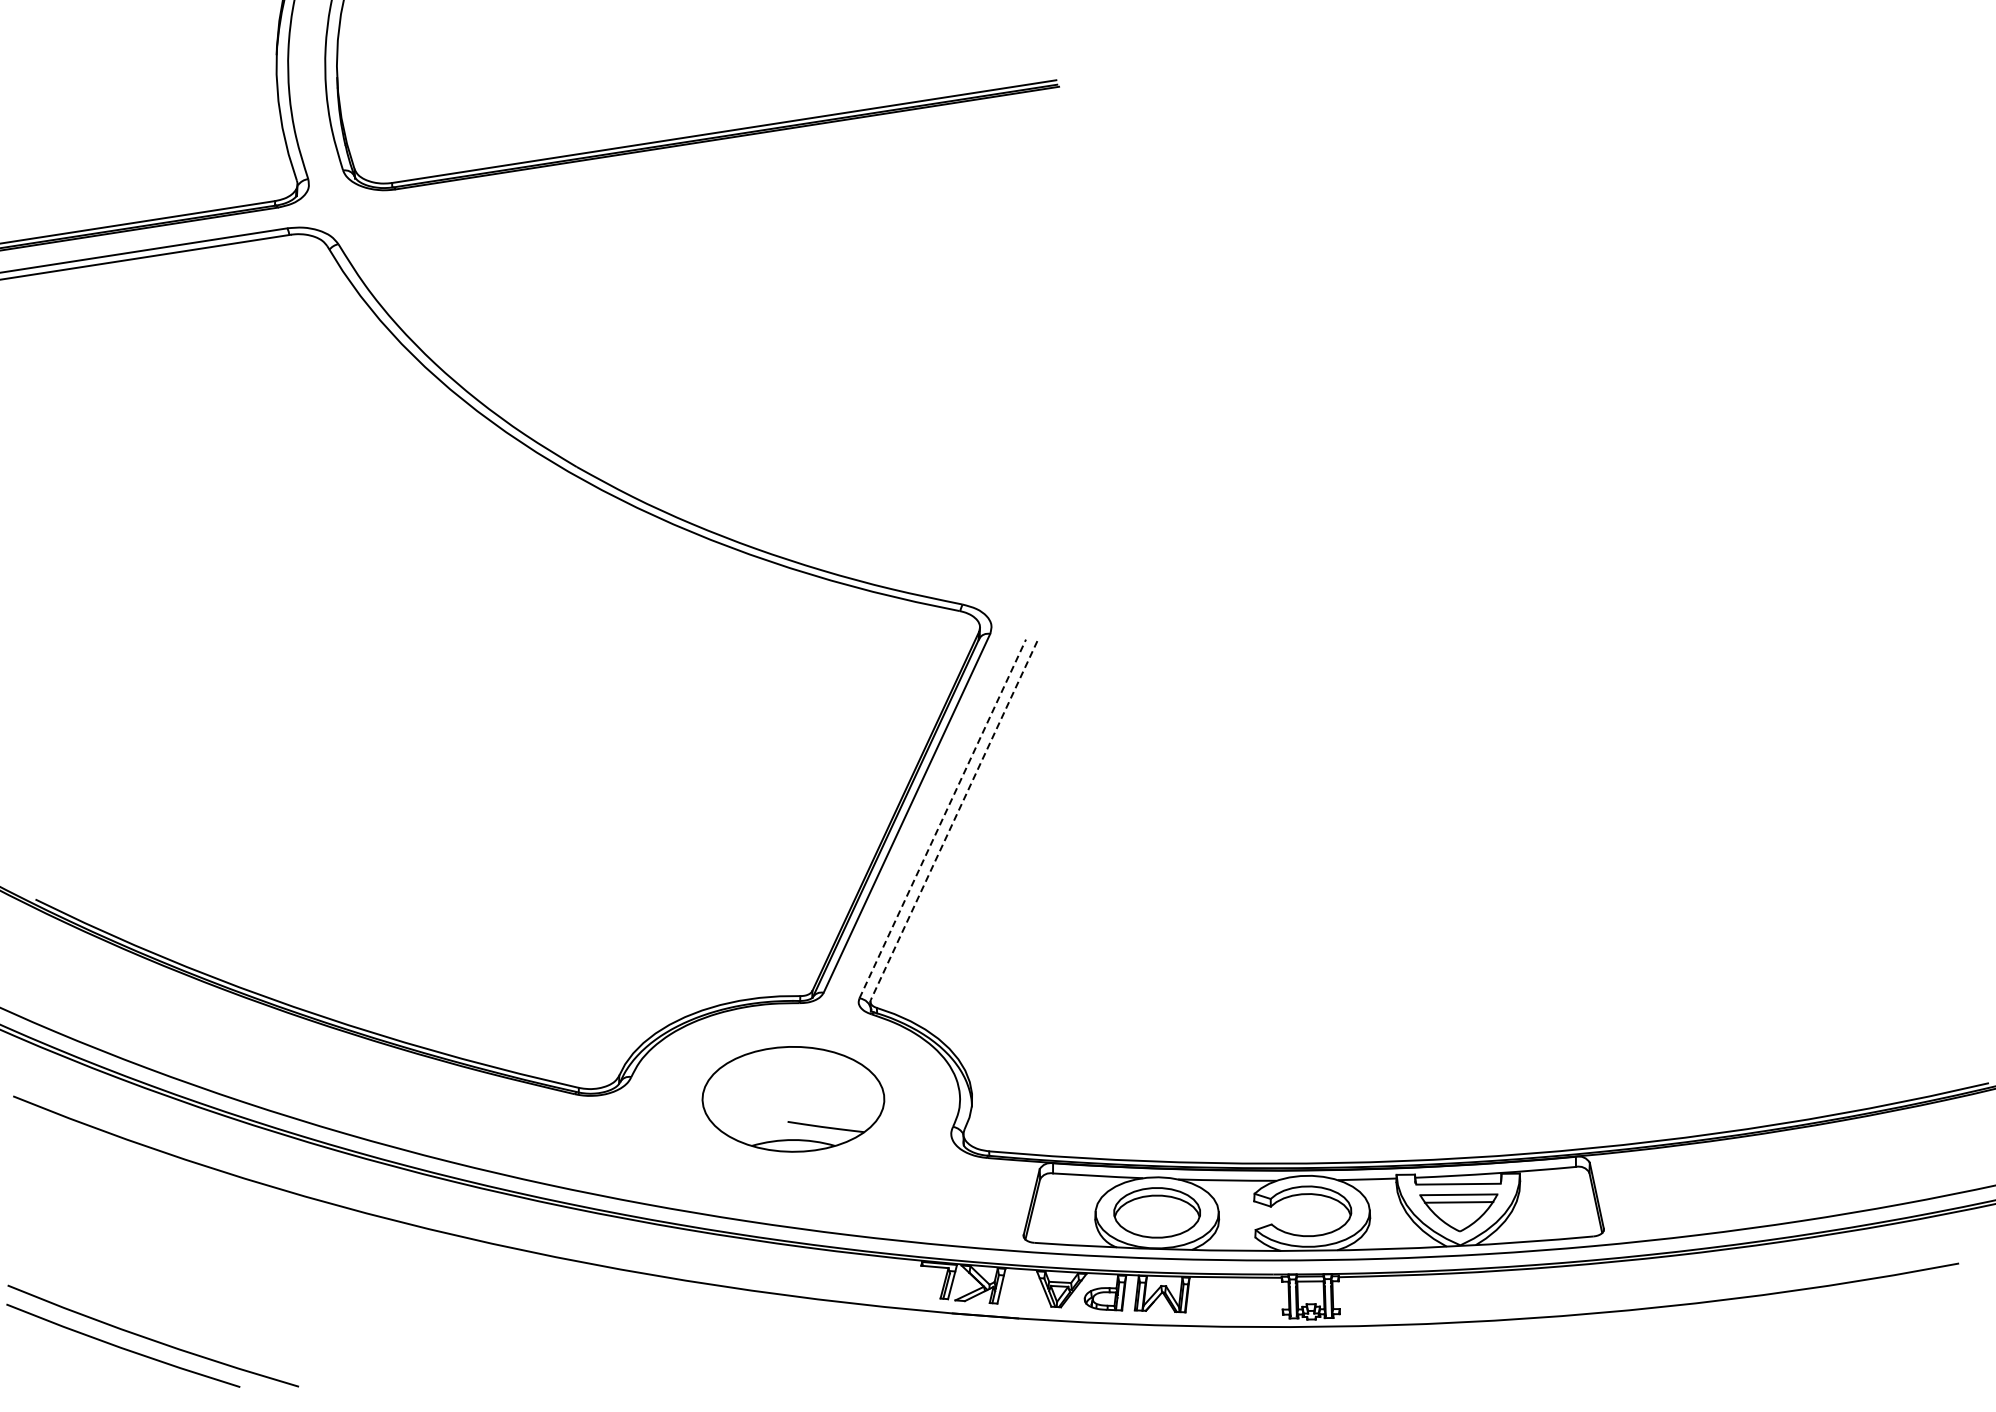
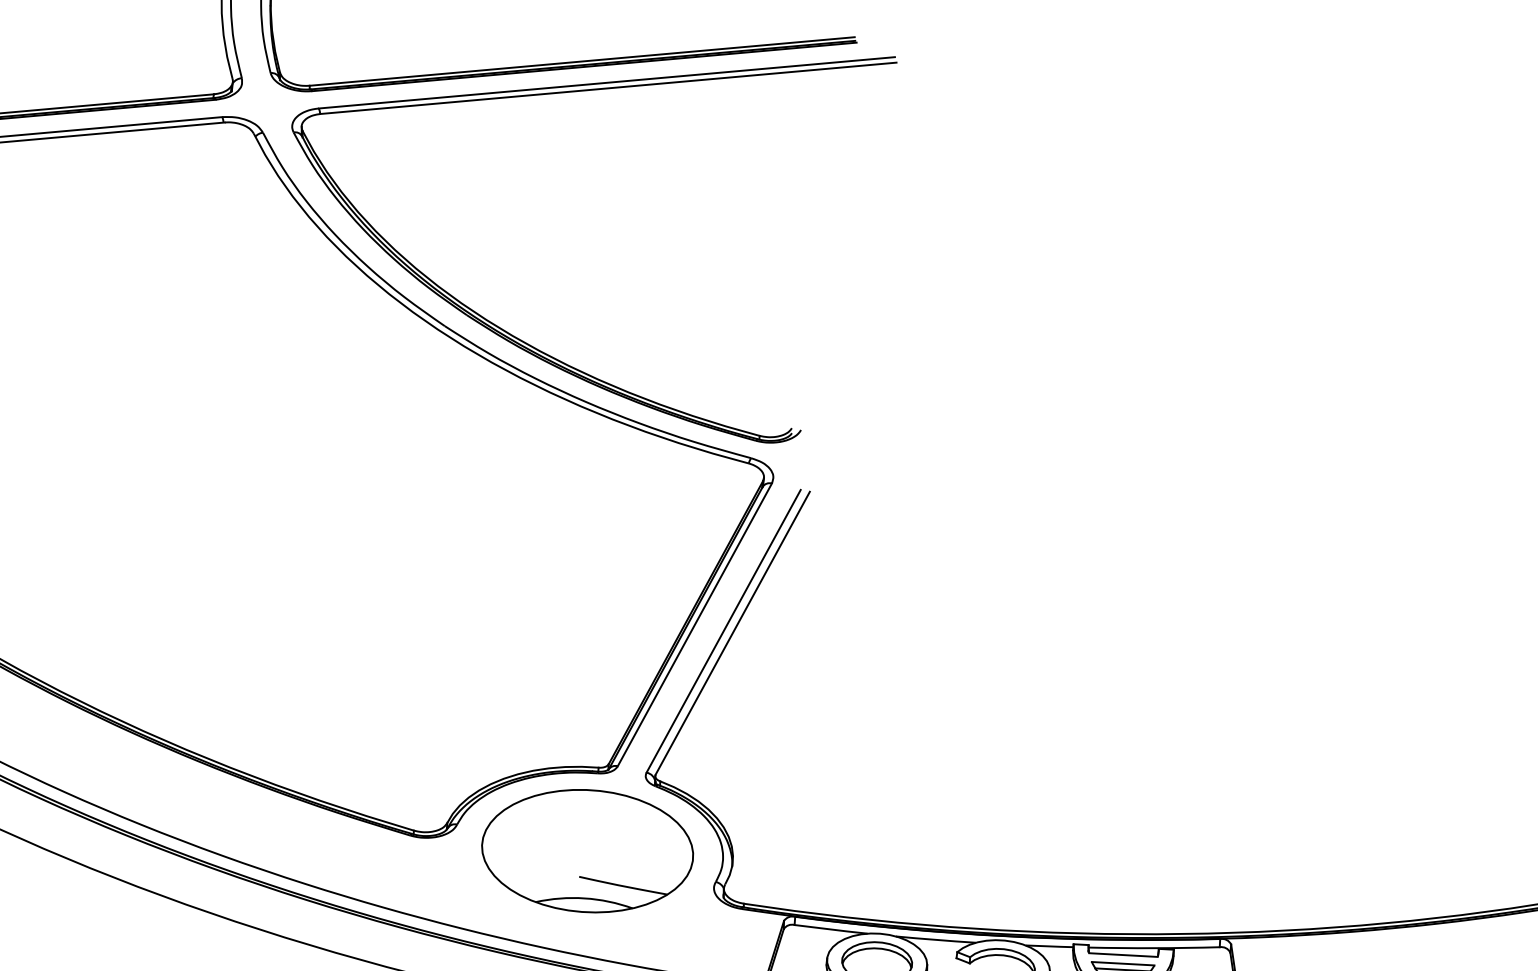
part: (673, 478) -> (522, 340), added
line: (942, 818) -> (723, 630), dashed -> solid
line: (954, 820) -> (733, 633), dashed -> solid
part: (793, 1099) -> (587, 851), size x1.43

